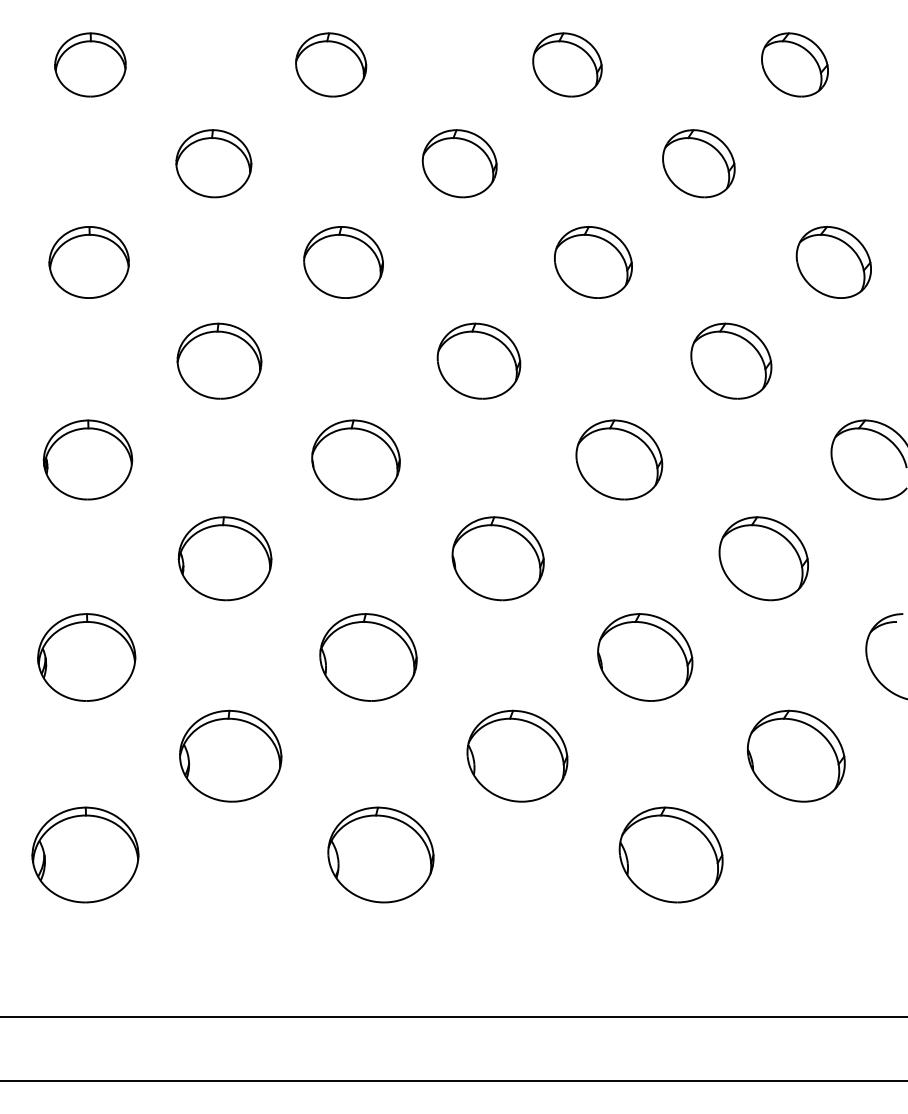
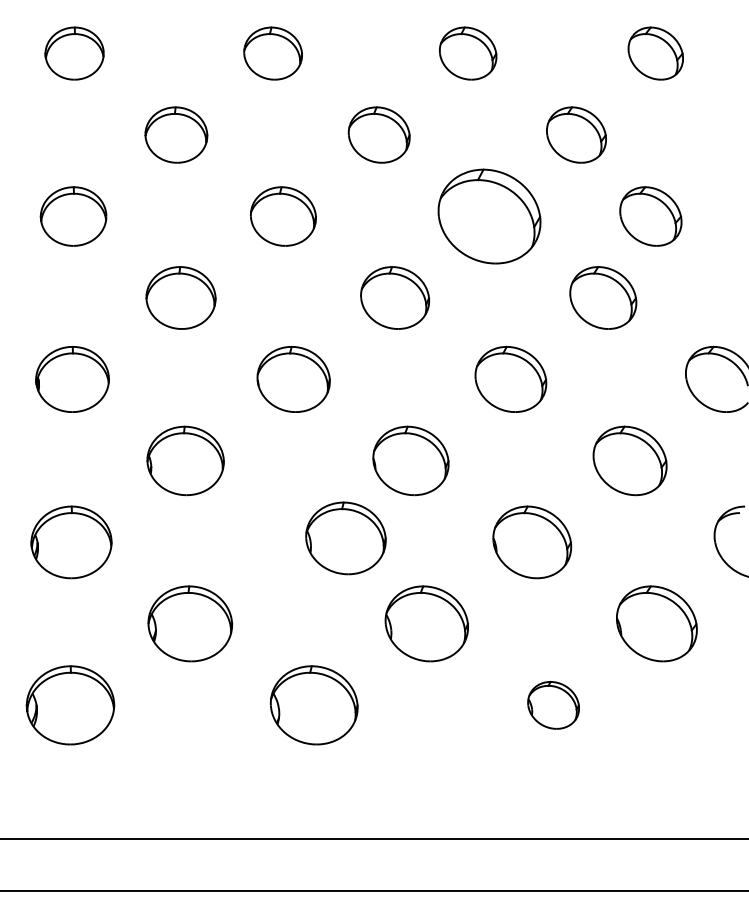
part: (593, 262) -> (489, 216), size x1.6
part: (833, 262) -> (650, 216), moved
part: (367, 657) -> (345, 538), moved
part: (670, 855) -> (553, 705), size x0.6

